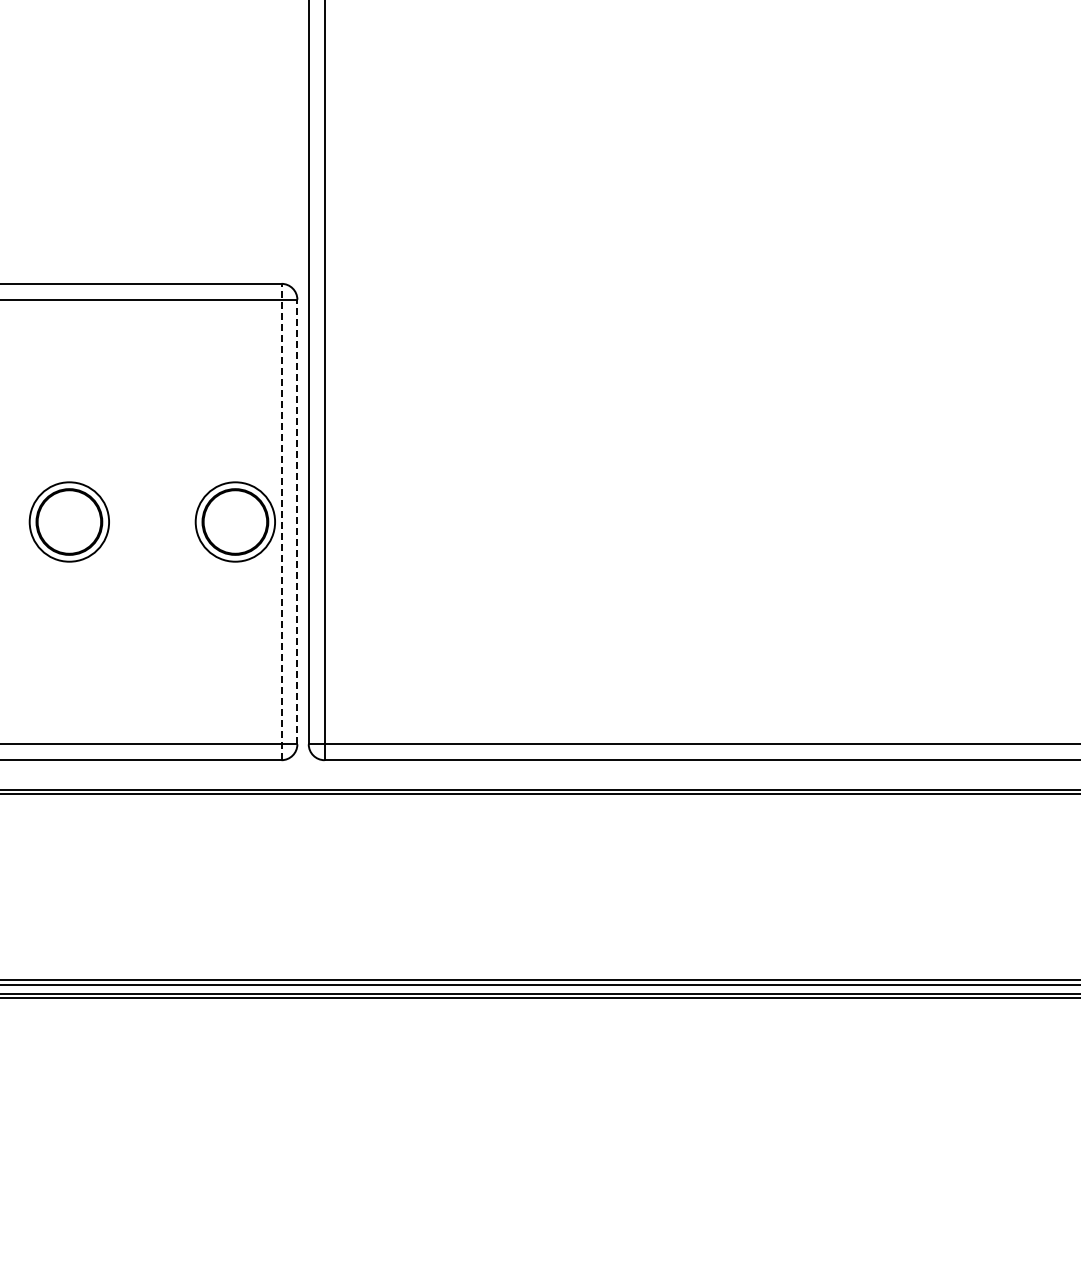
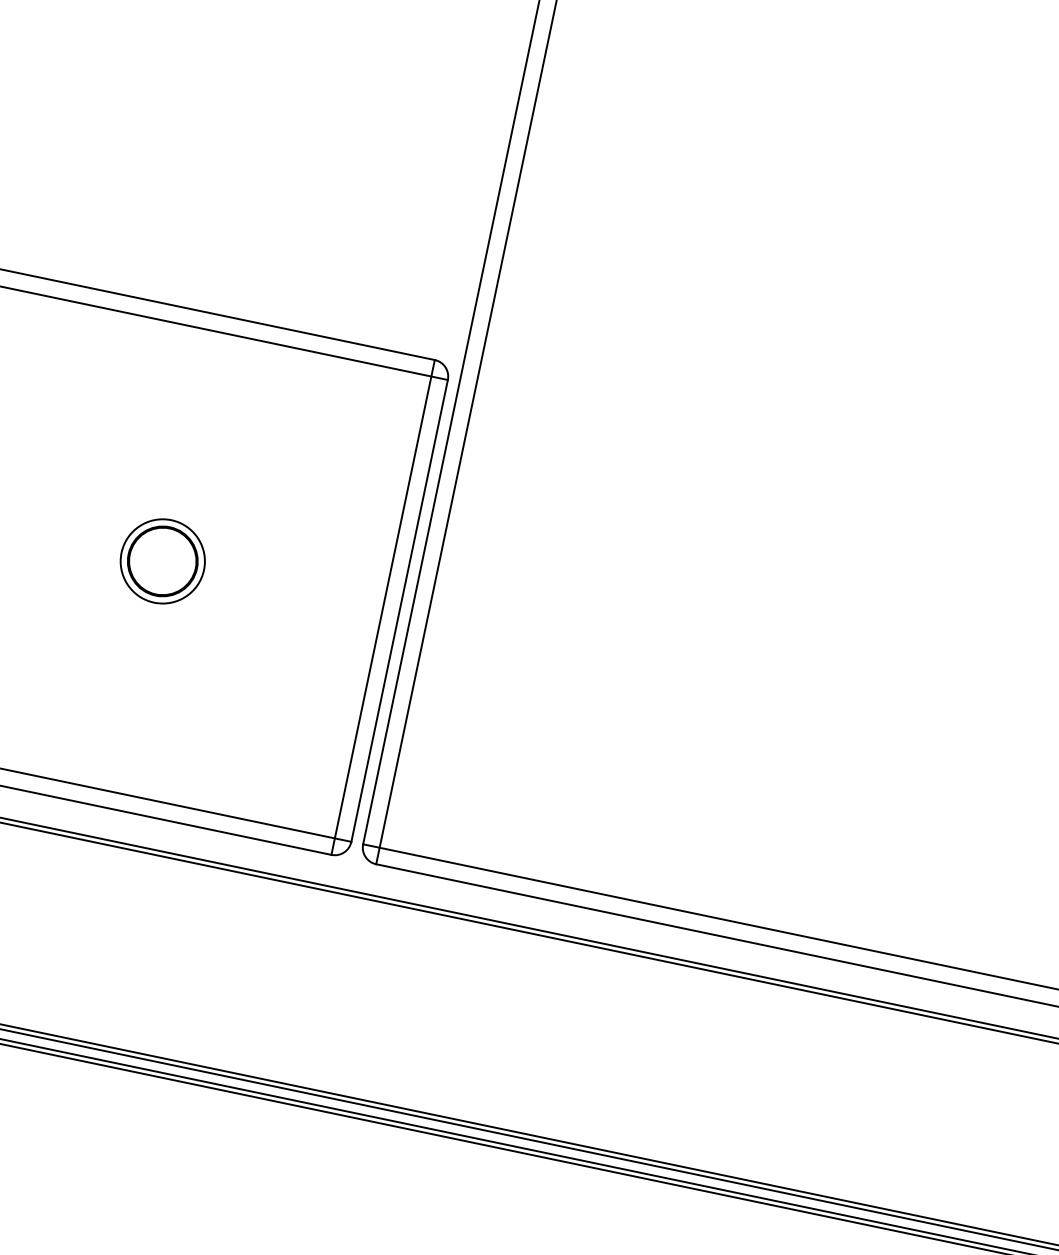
part: (234, 521) -> (334, 596), removed
line: (281, 521) -> (383, 606), dashed -> solid
line: (297, 521) -> (399, 610), dashed -> solid

